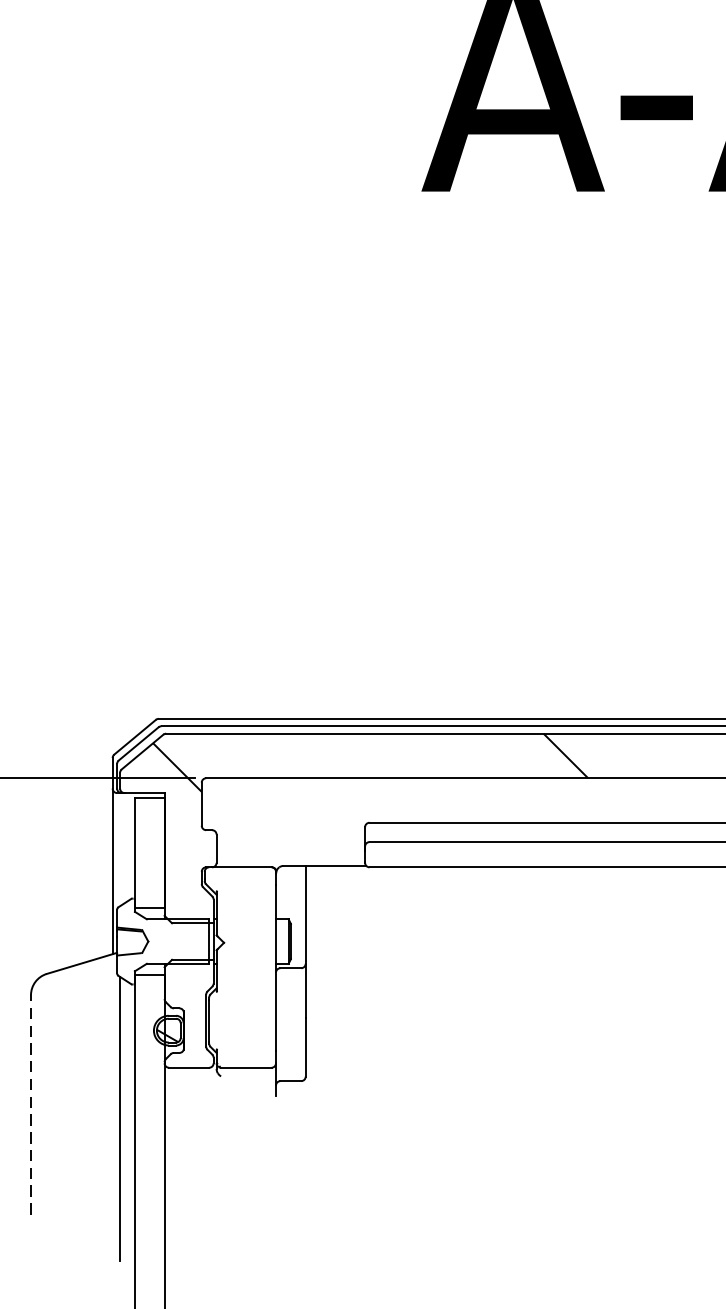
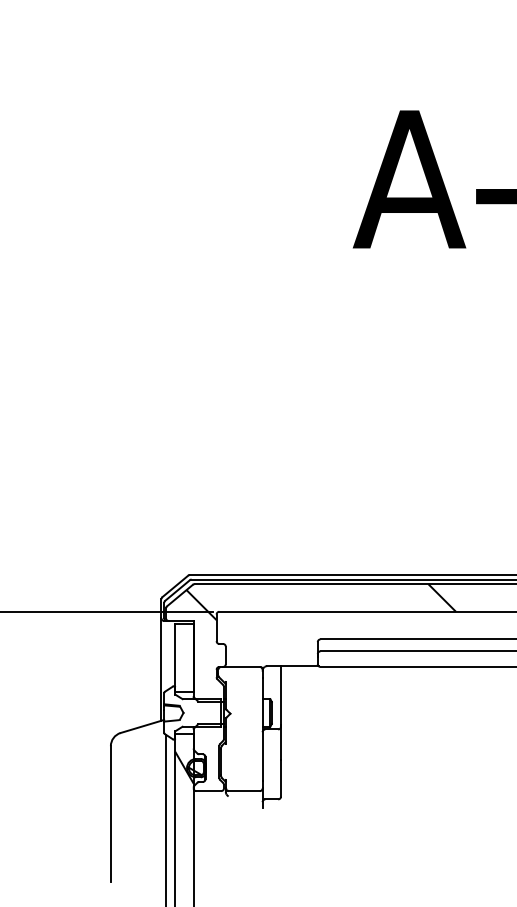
hatch: (149, 1029) -> (184, 767), added
line: (30, 1105) -> (110, 814), dashed -> solid

